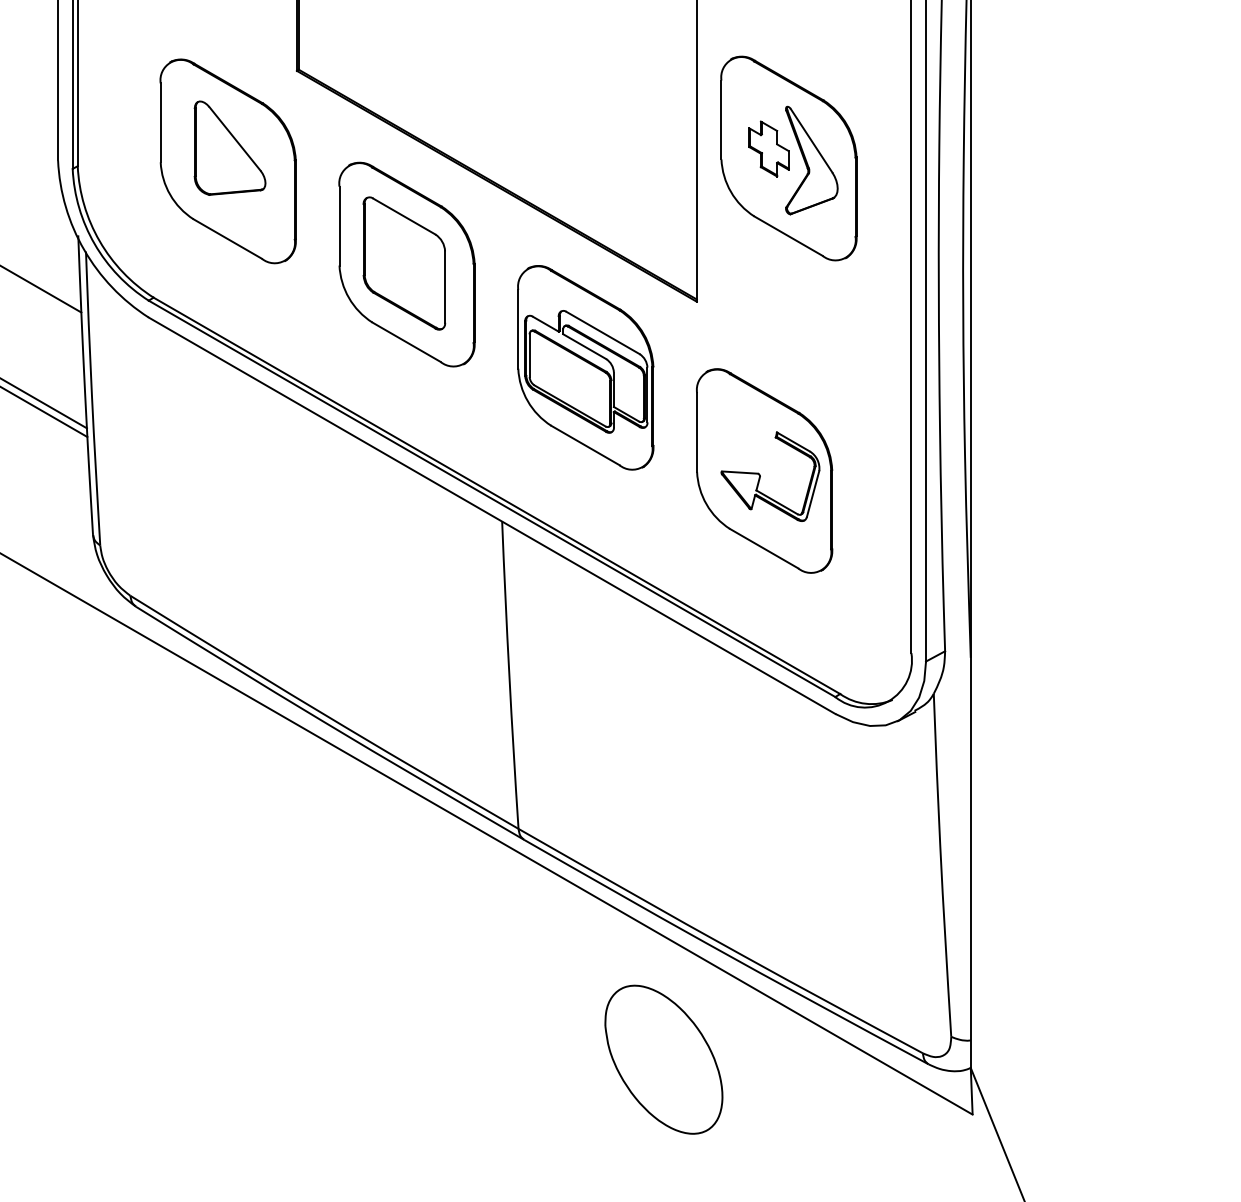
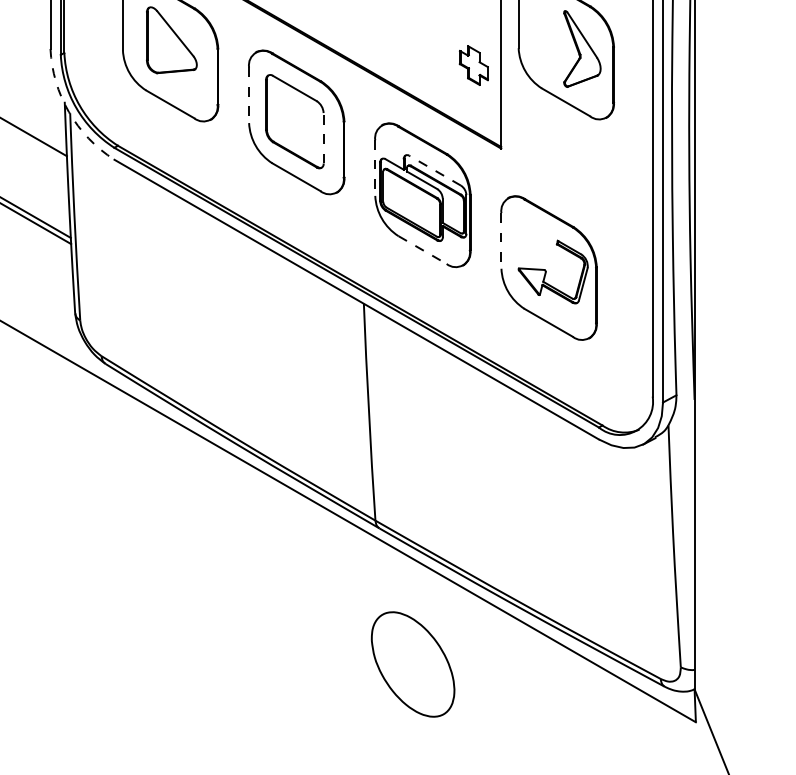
part: (768, 148) -> (473, 65), moved
line: (339, 226) -> (249, 95), solid -> dashed
arc: (84, 250) -> (69, 112), solid -> dashed
line: (445, 287) -> (323, 138), solid -> dashed
line: (518, 329) -> (375, 168), solid -> dashed
line: (602, 332) -> (434, 170), solid -> dashed
line: (697, 433) -> (501, 241), solid -> dashed
line: (585, 445) -> (422, 250), solid -> dashed
part: (663, 1059) -> (412, 664), moved

